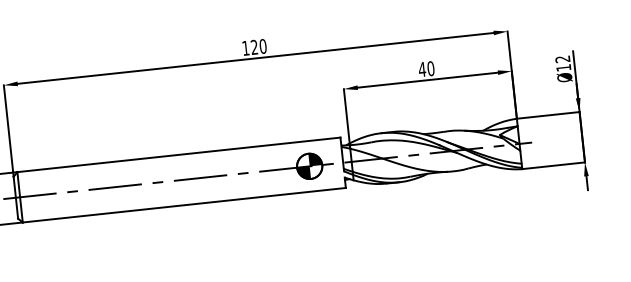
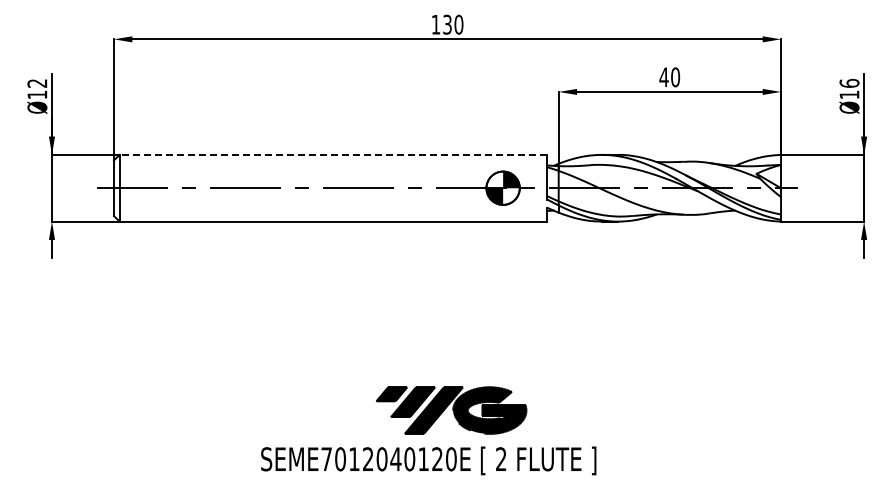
text: (254, 47) -> (447, 24), 120 -> 130
text: (562, 58) -> (849, 82), Ø12 -> Ø16
line: (178, 154) -> (333, 154), solid -> dashed

